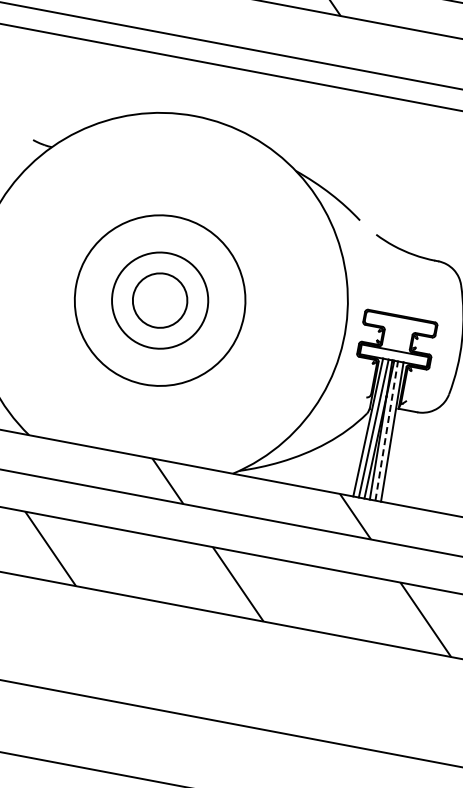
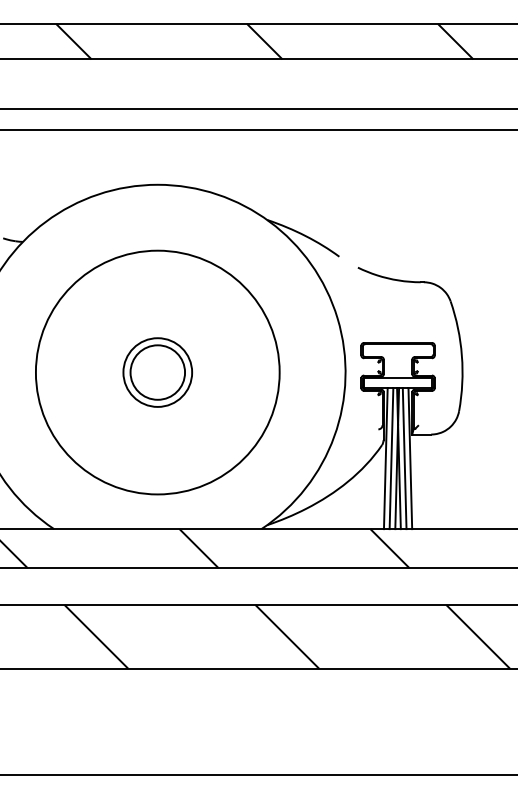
circle: (159, 300) -> (157, 372), size x0.71
circle: (159, 300) -> (157, 372), size x1.43
line: (386, 430) -> (404, 458), dashed -> solid

